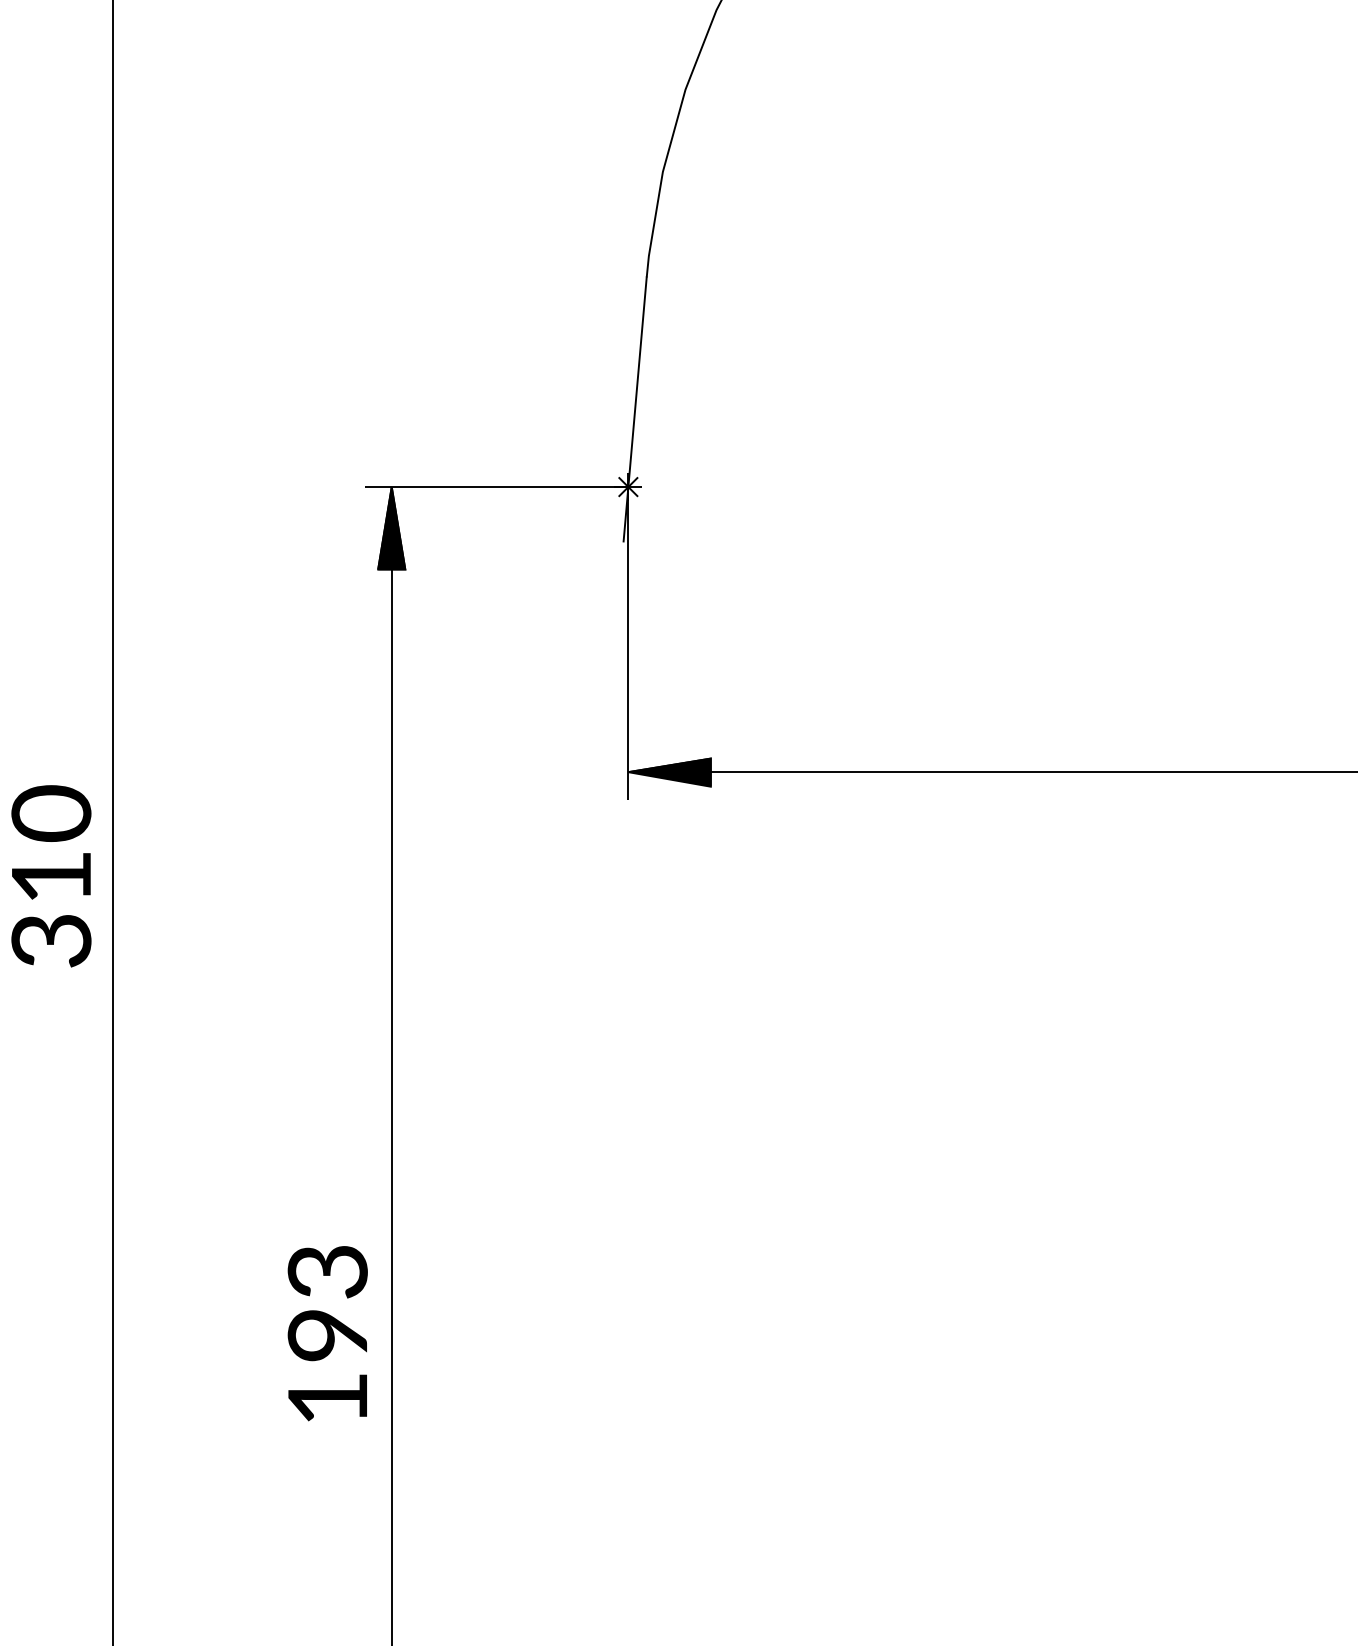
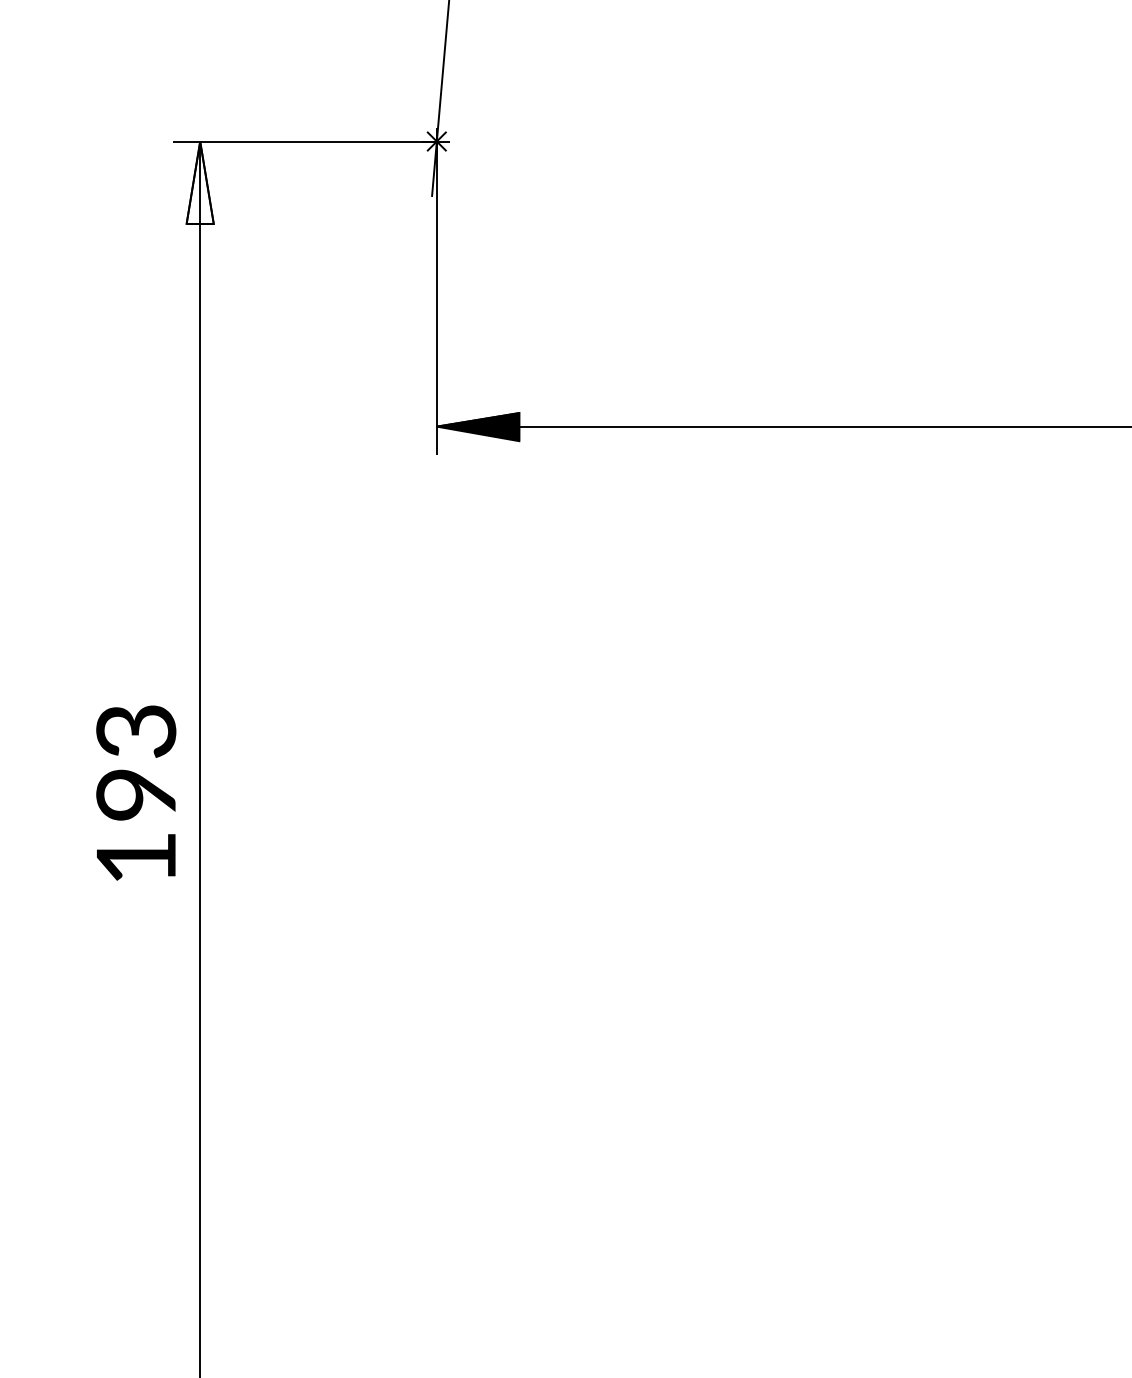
fill: (391, 528) -> (199, 182), removed
text: (327, 1333) -> (135, 792), moved

